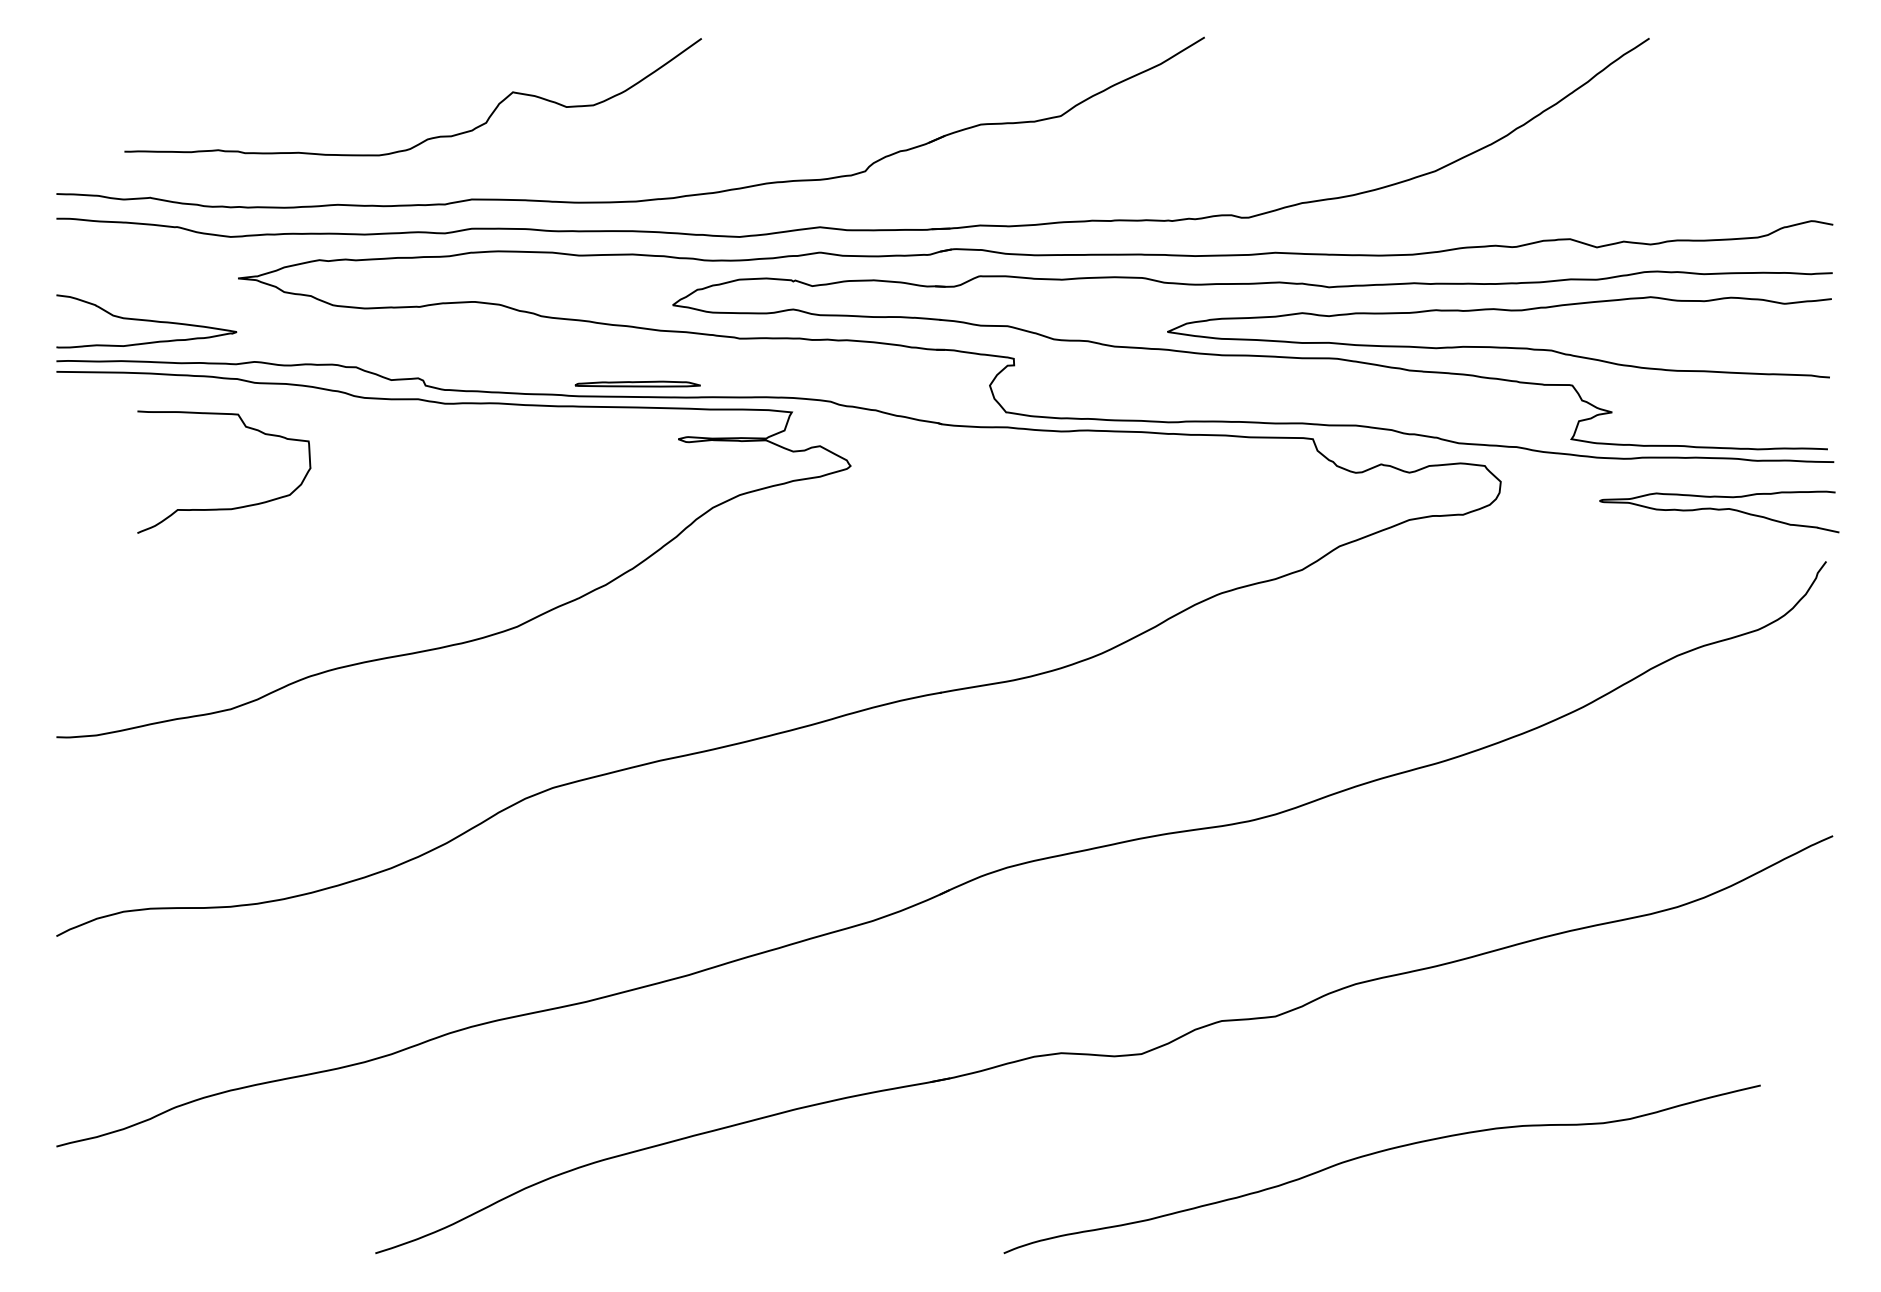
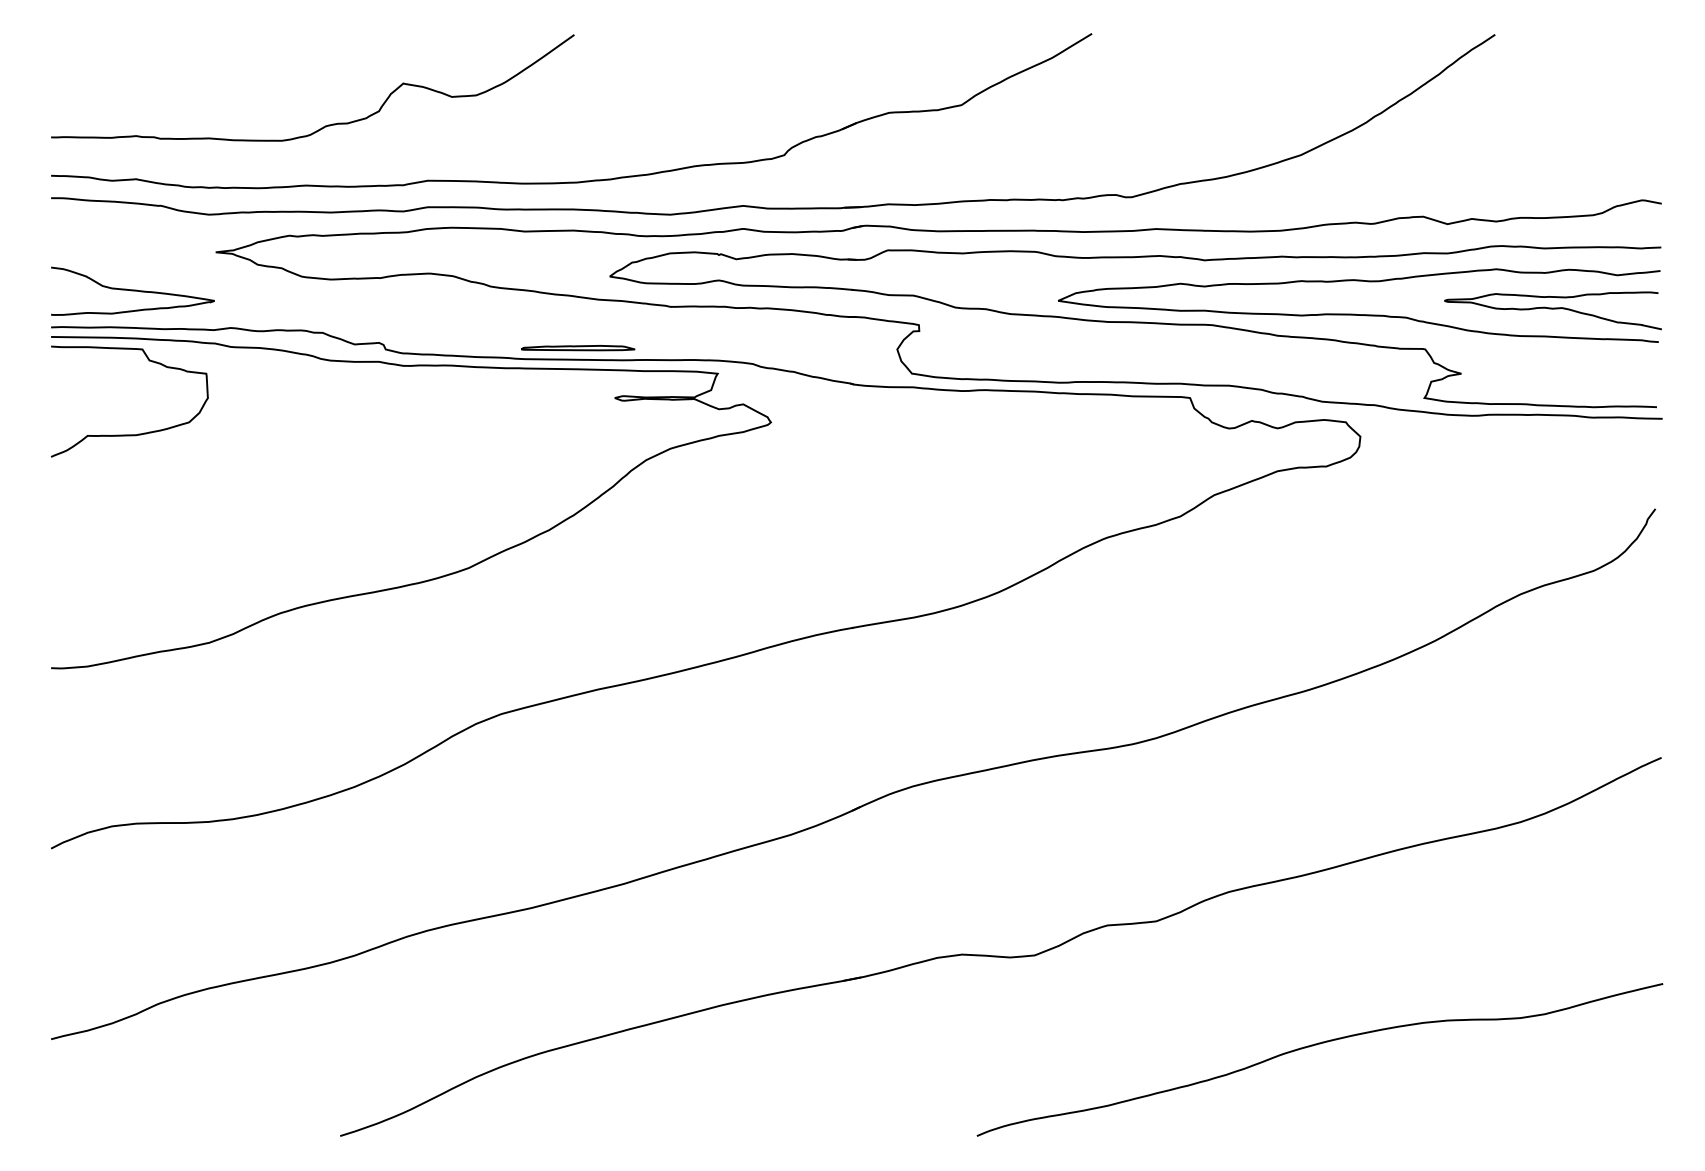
curve: (427, 138) -> (325, 125), moved
curve: (224, 508) -> (130, 434), moved
curve: (1719, 510) -> (1553, 309), moved
curve: (1377, 1153) -> (1315, 1045), moved

